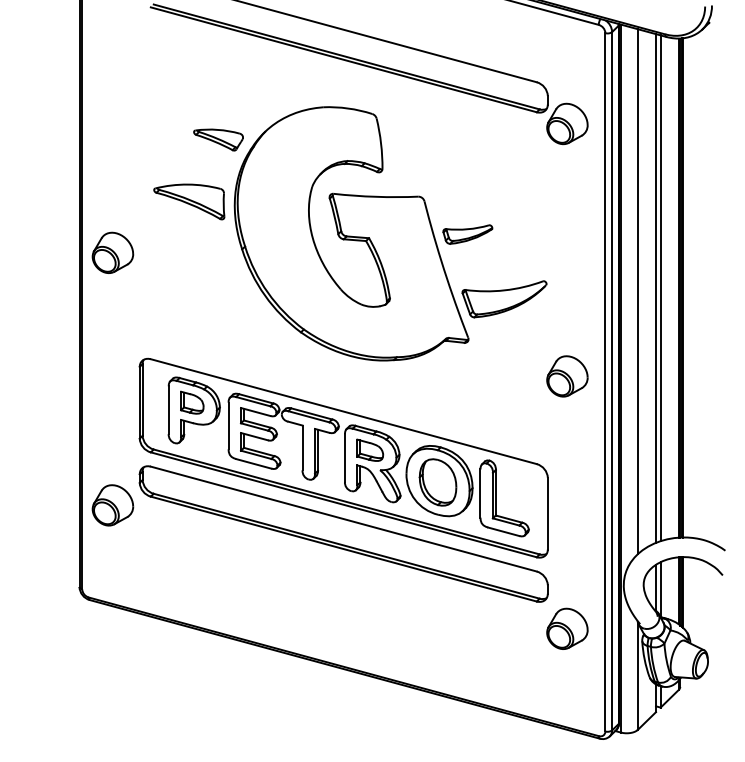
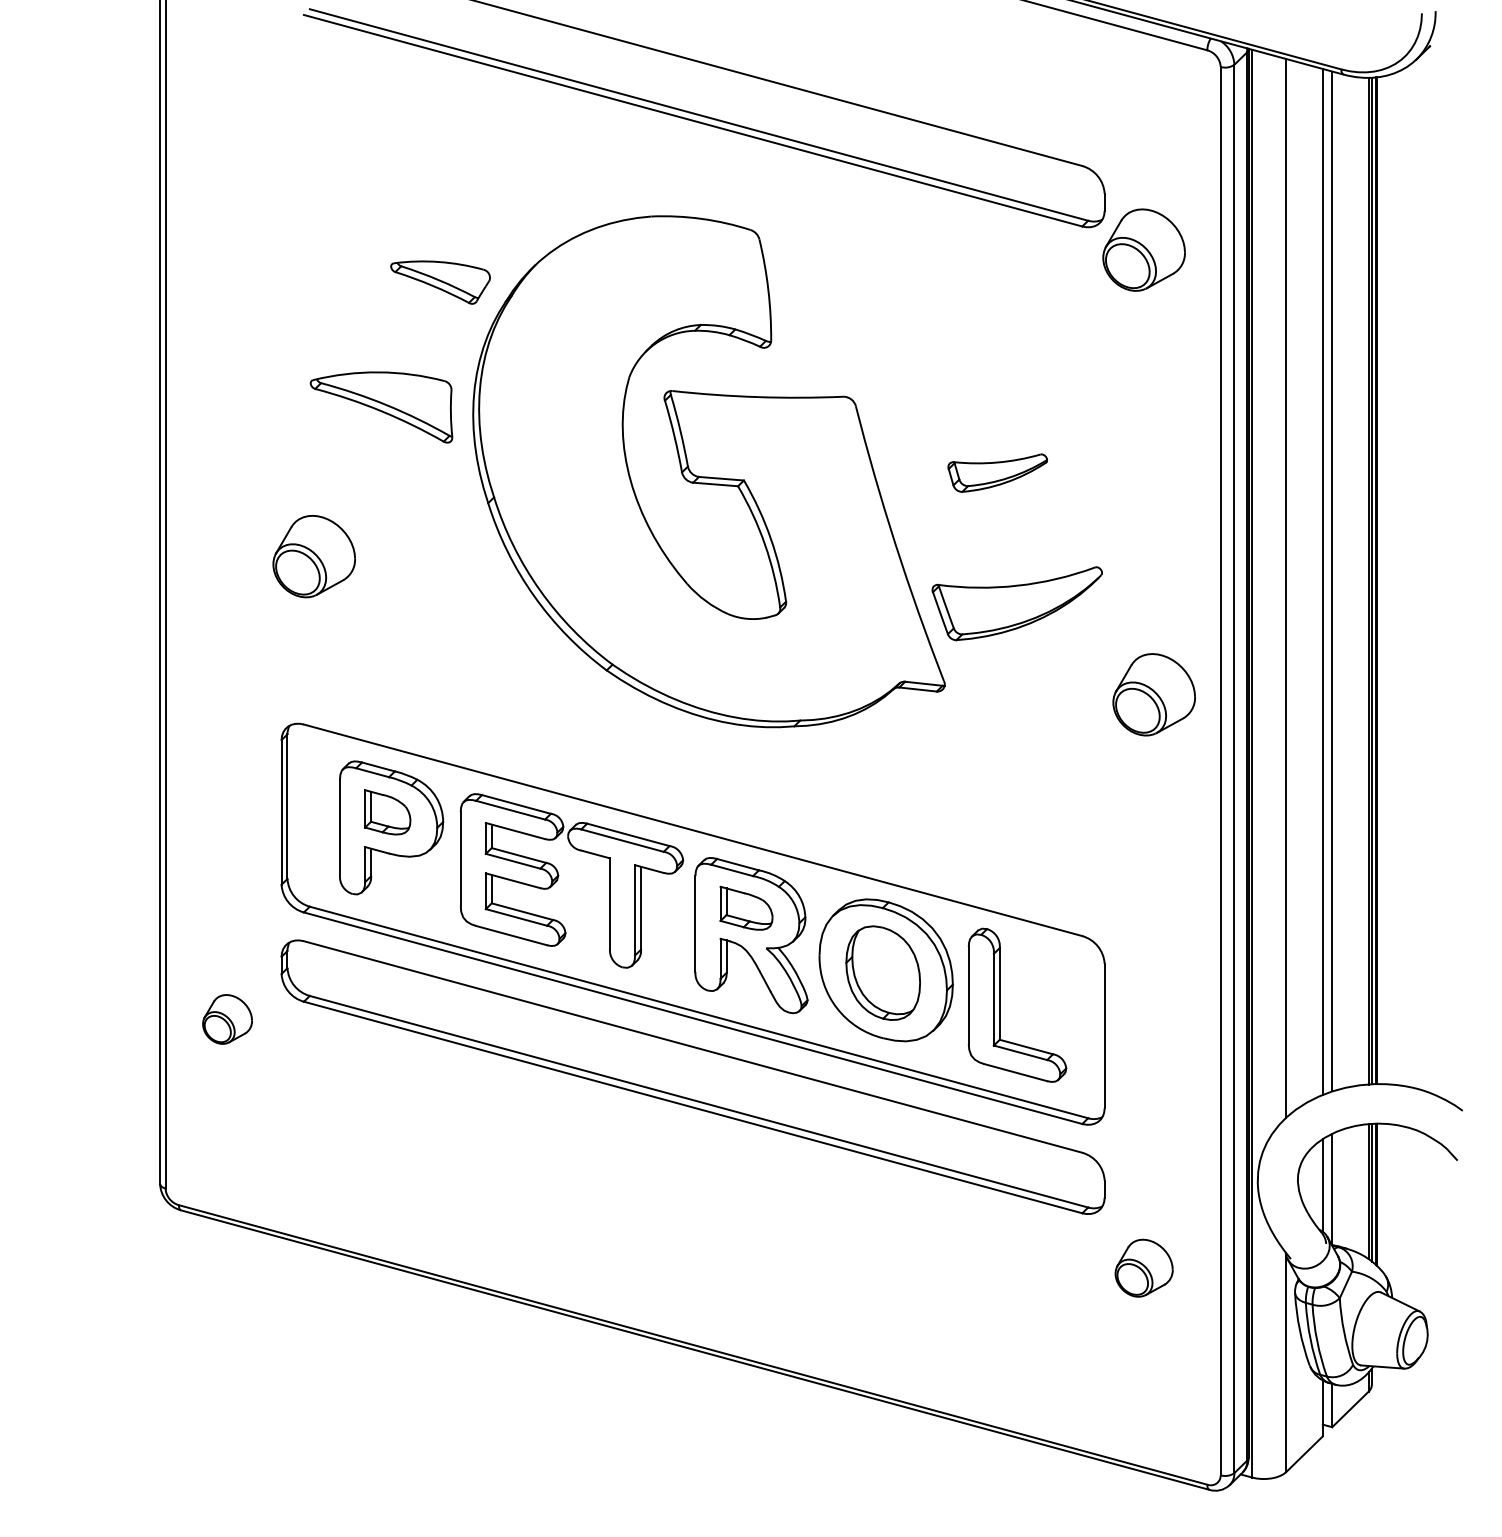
part: (467, 234) -> (997, 473), moved
part: (112, 252) -> (313, 555), moved
part: (567, 376) -> (1154, 694), moved
part: (112, 505) -> (226, 1019), size x0.6
part: (567, 628) -> (1144, 1267), size x0.7

